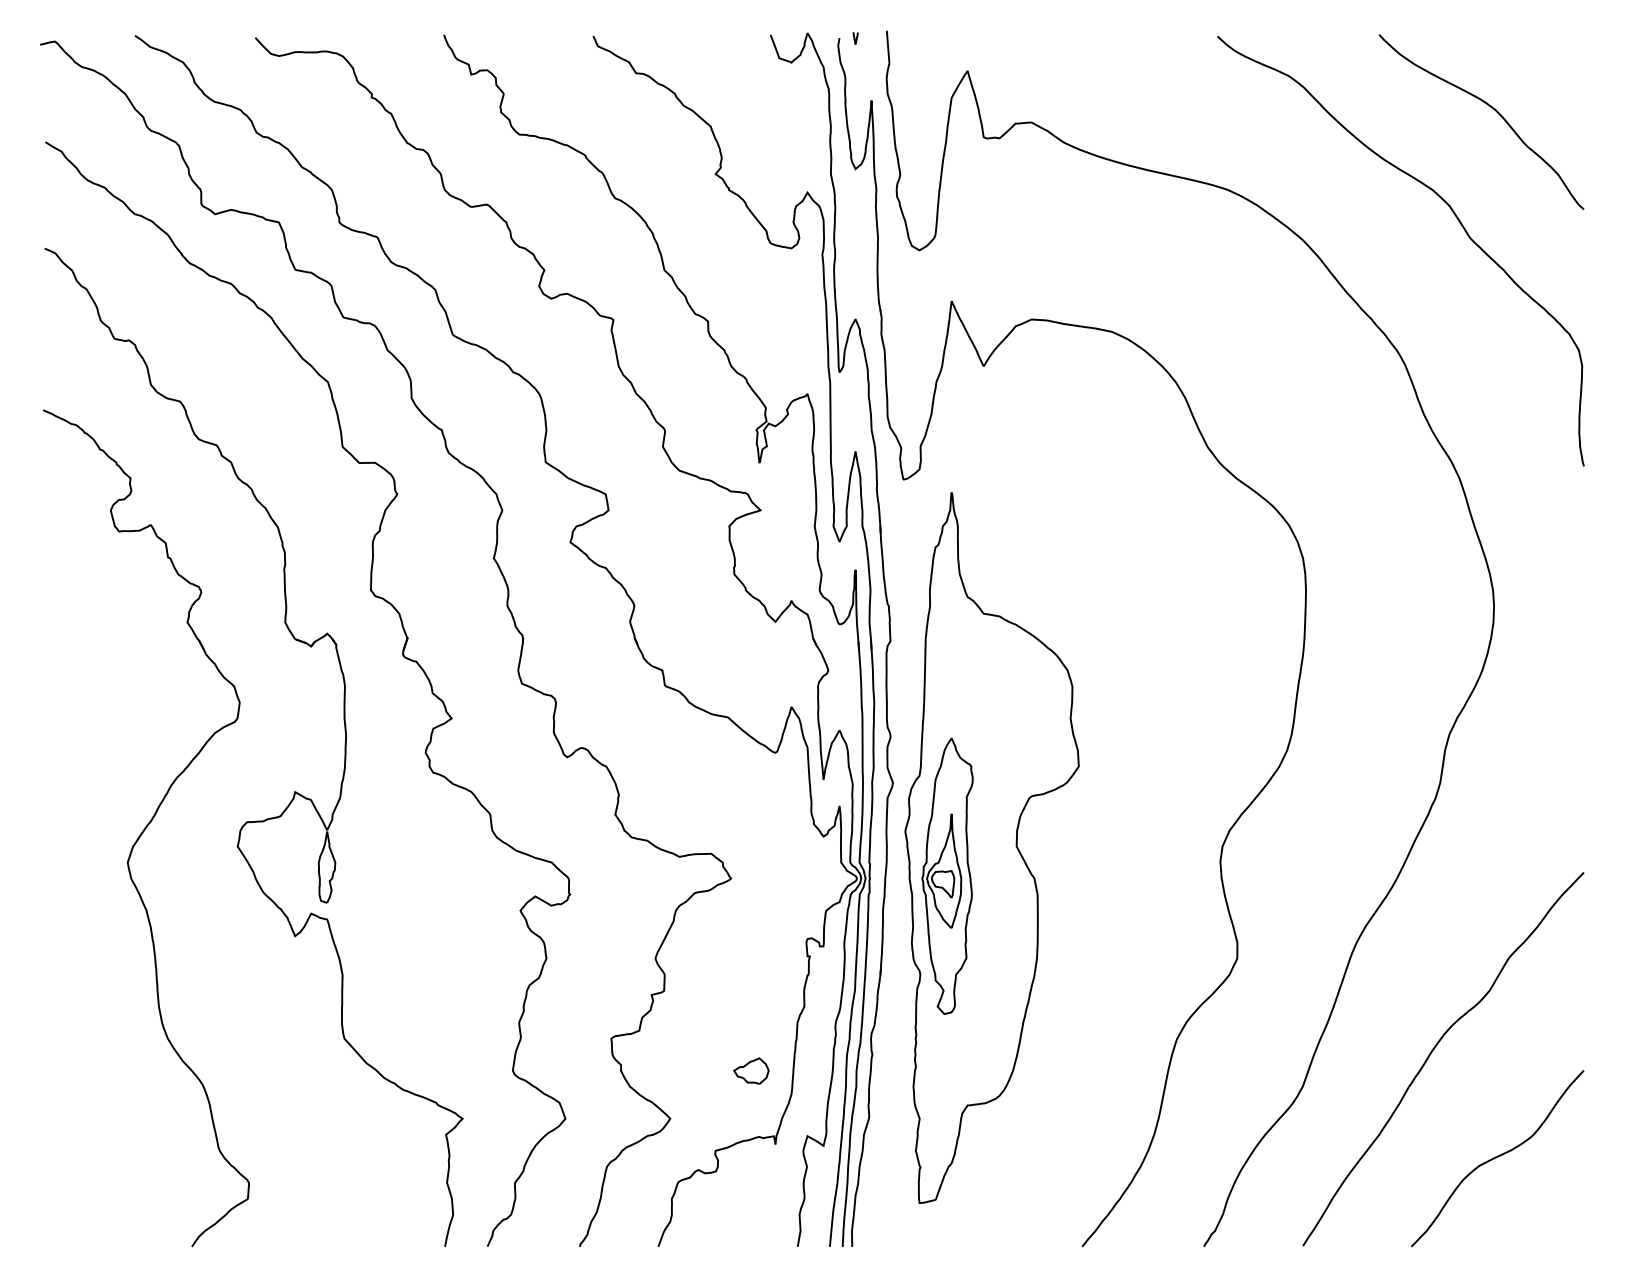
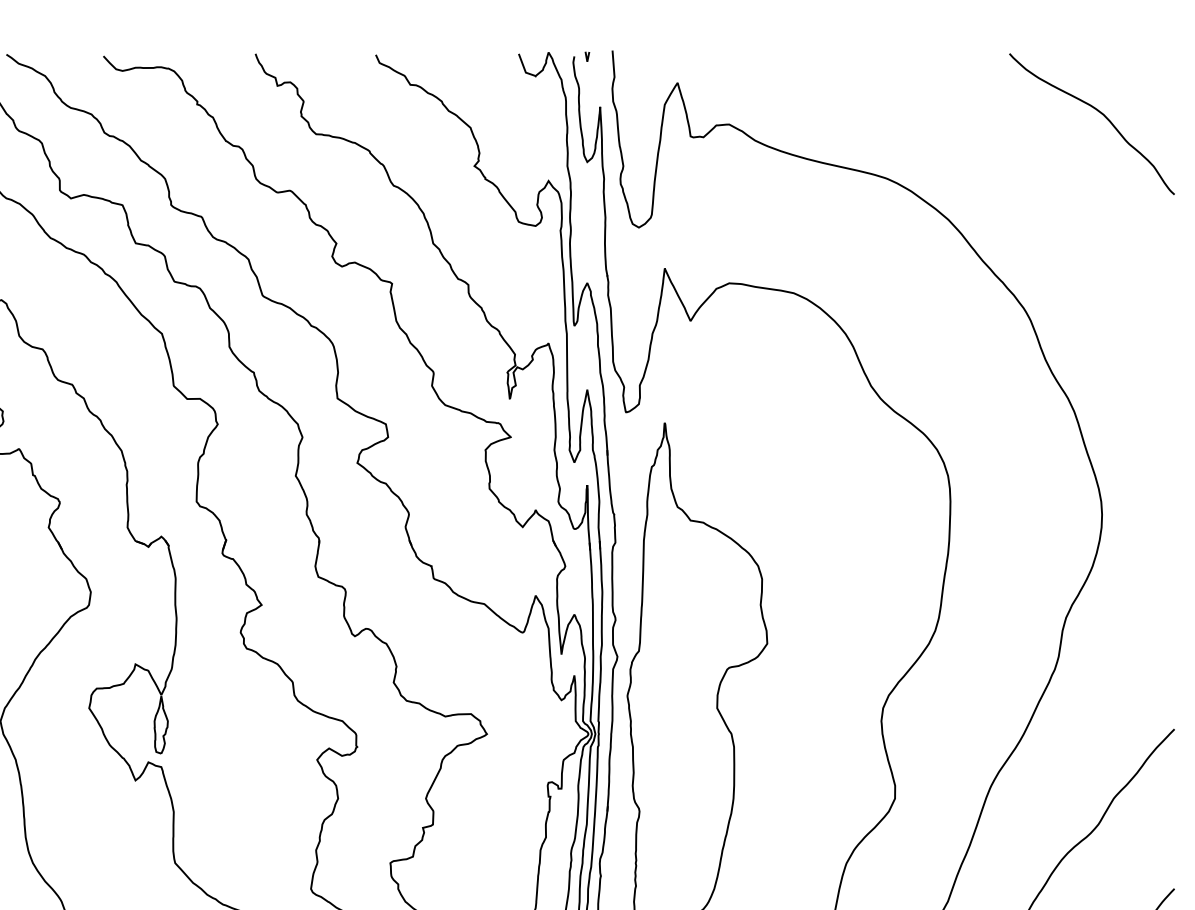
curve: (1454, 215) -> (1070, 199), removed
part: (947, 875) -> (661, 731), removed
part: (751, 1070) -> (503, 888), removed

